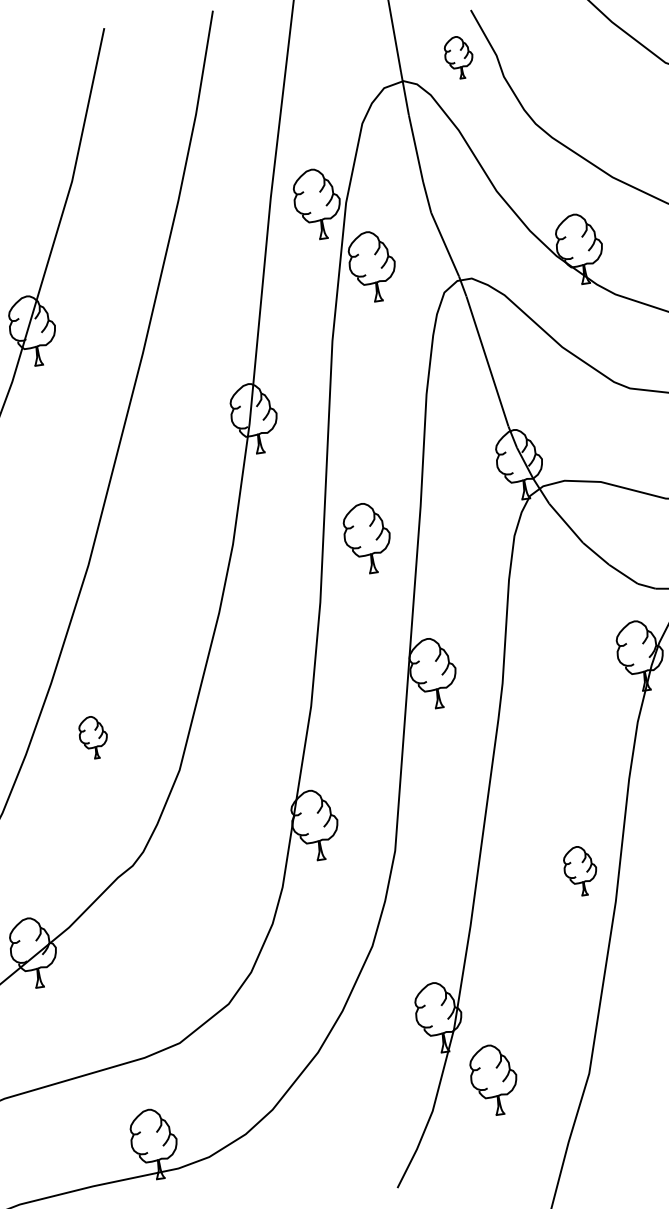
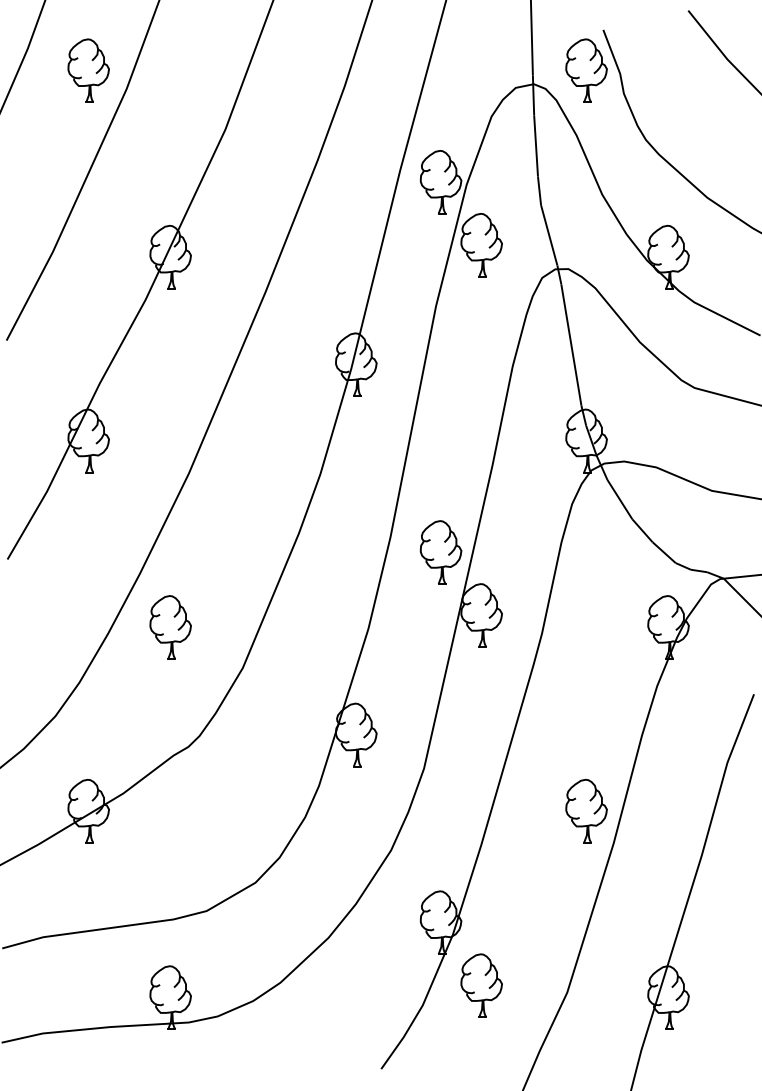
part: (459, 57) -> (586, 70), size x1.67
part: (366, 538) -> (440, 552), moved
part: (93, 737) -> (170, 627), size x1.67
part: (580, 870) -> (586, 810), size x1.43

